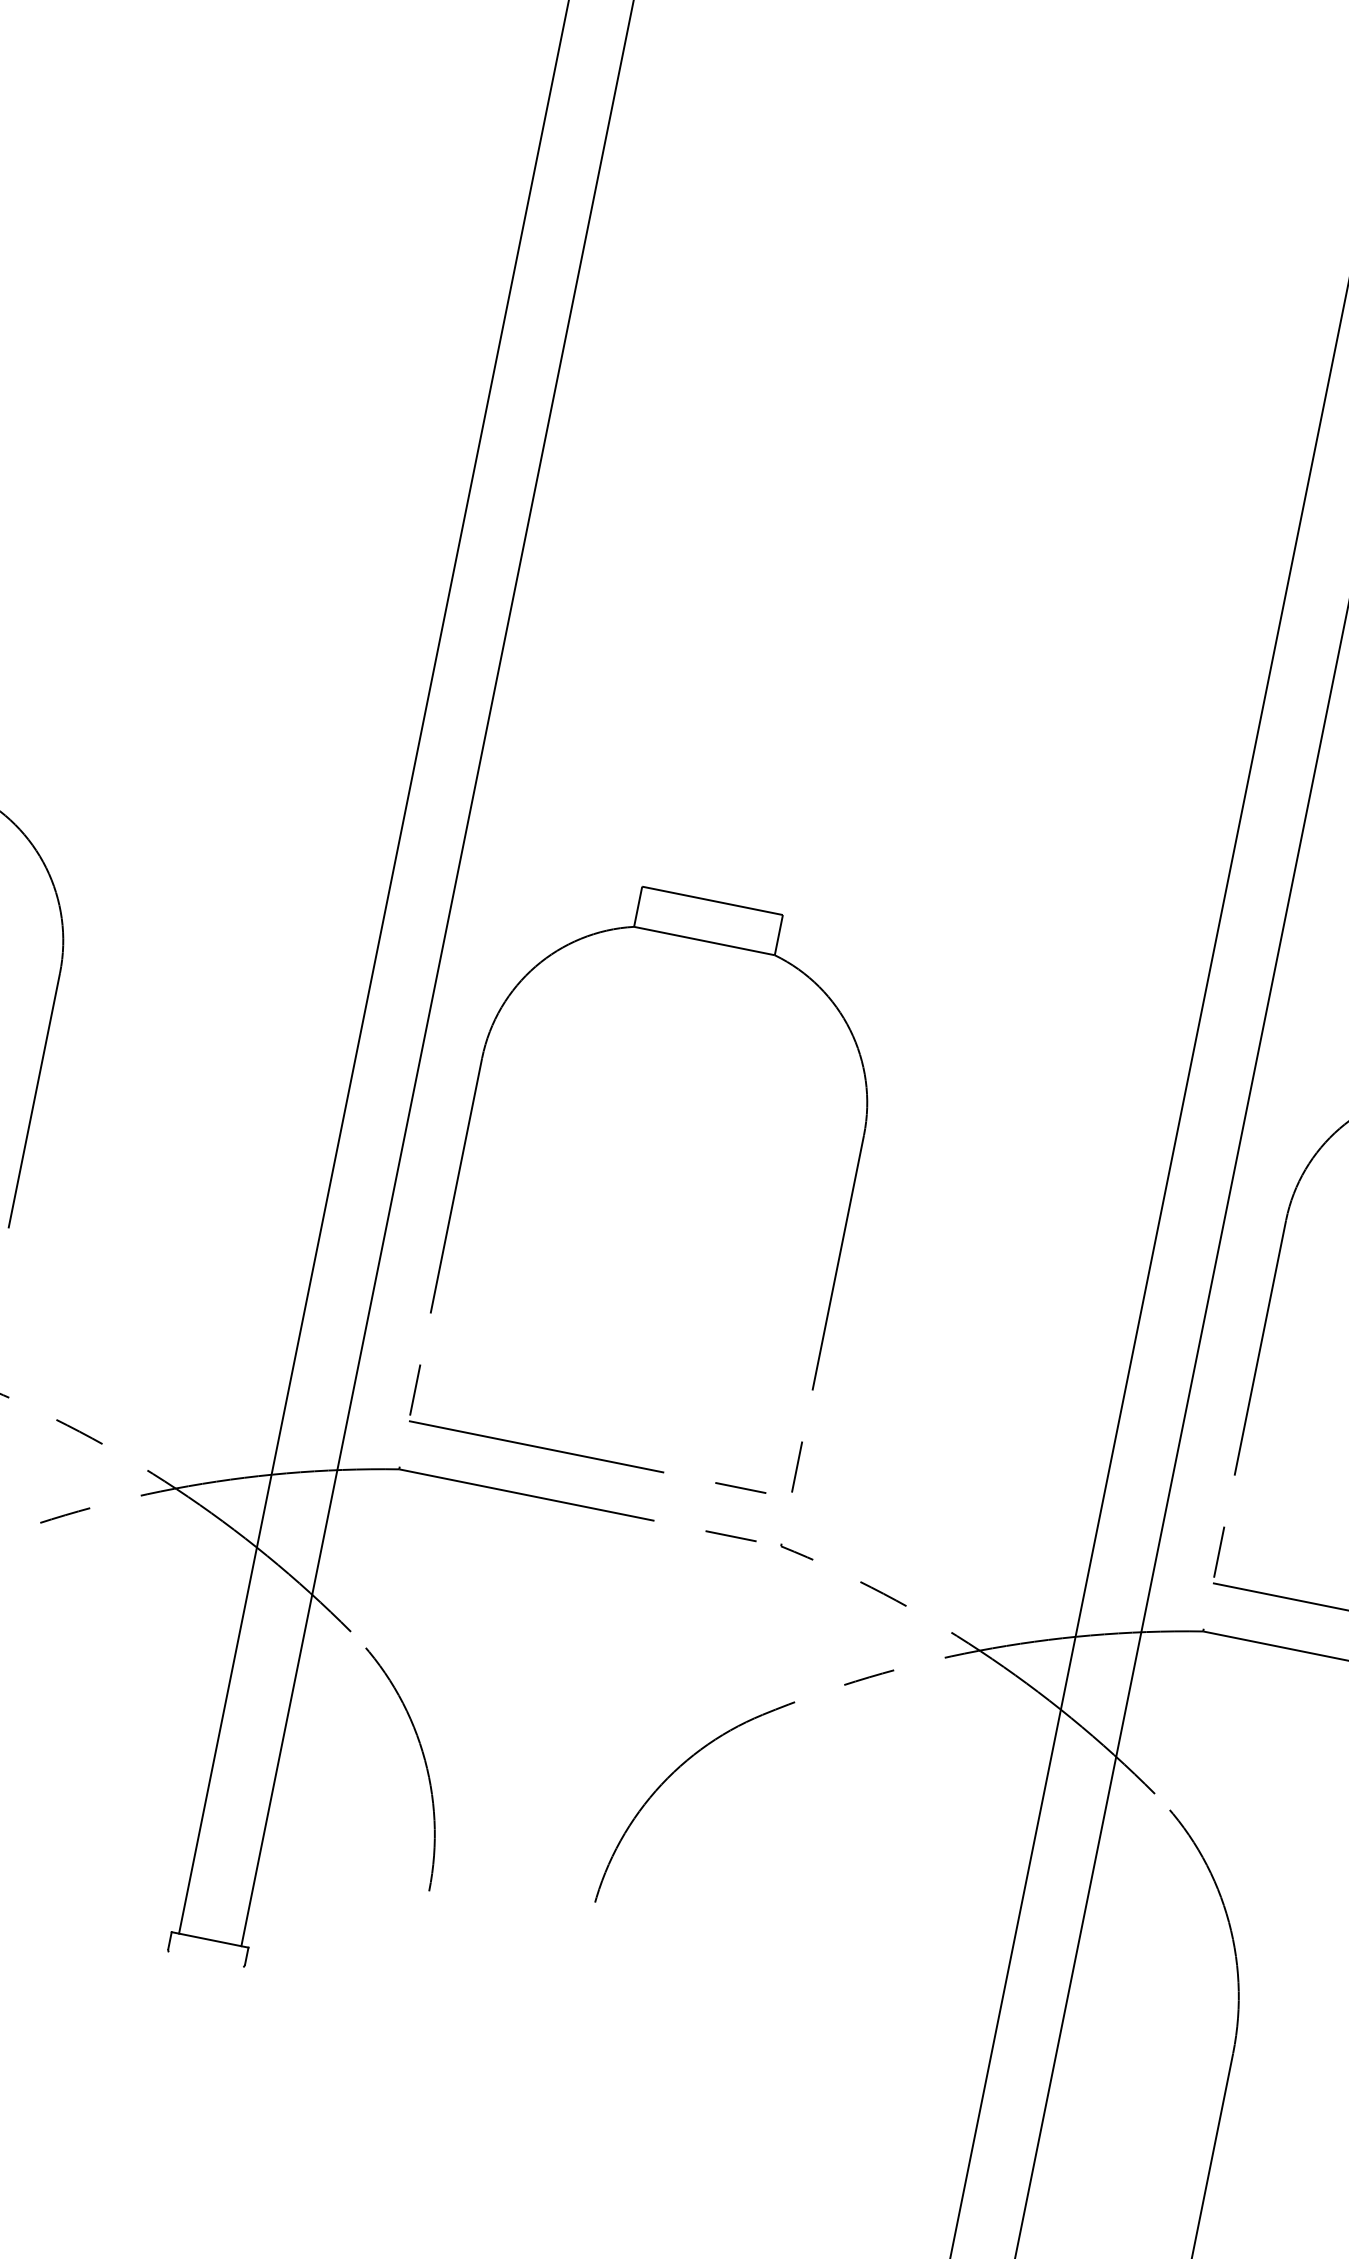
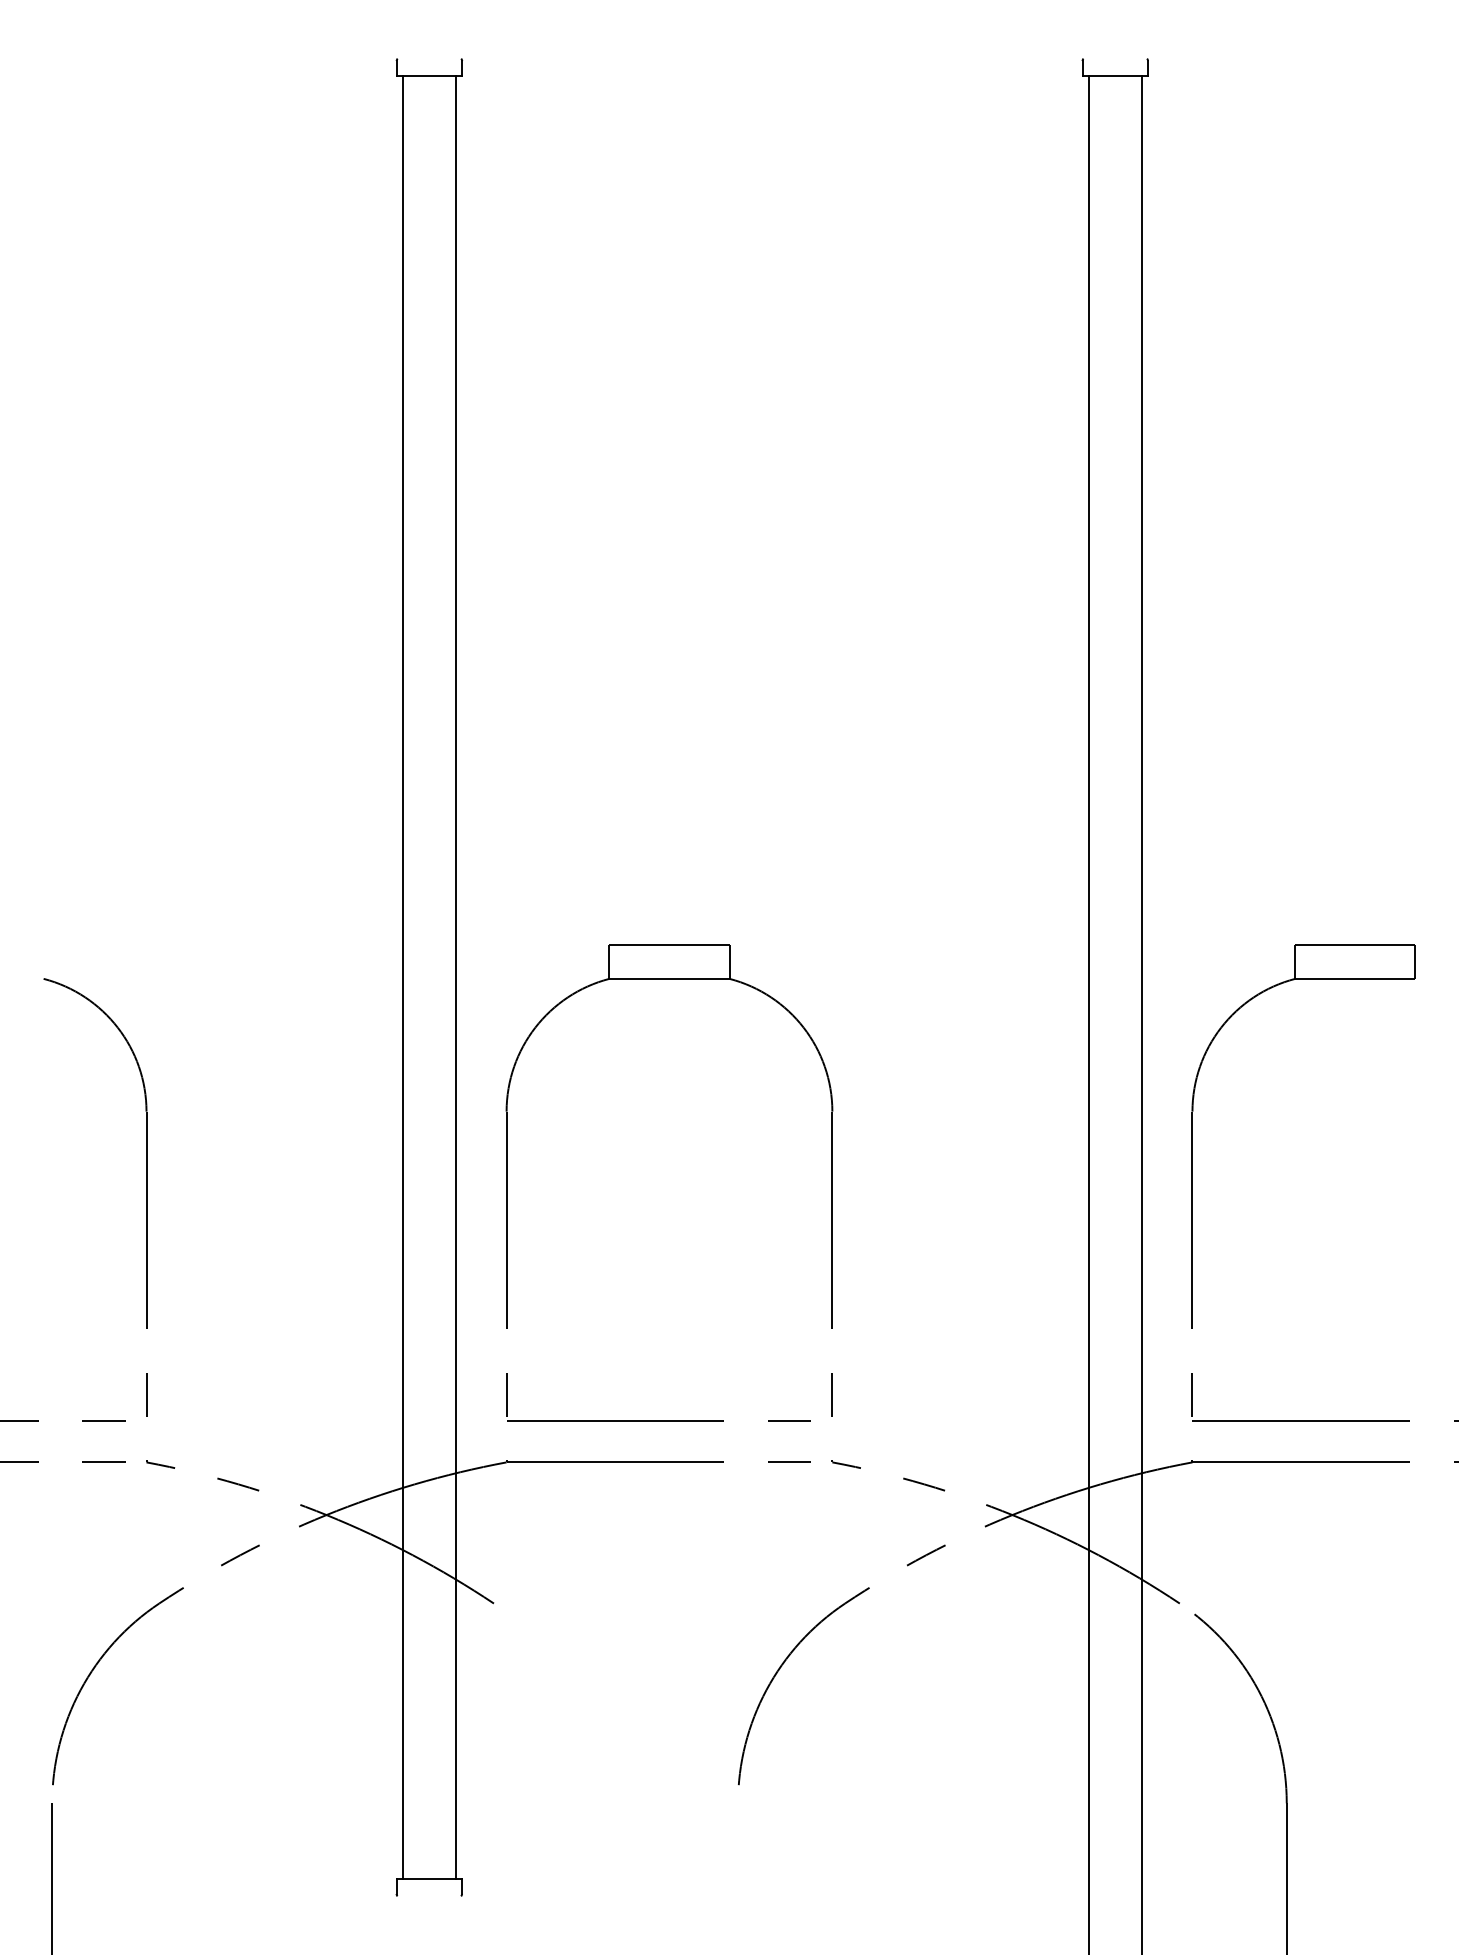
arc: (424, 1762) -> (575, 1698), removed

